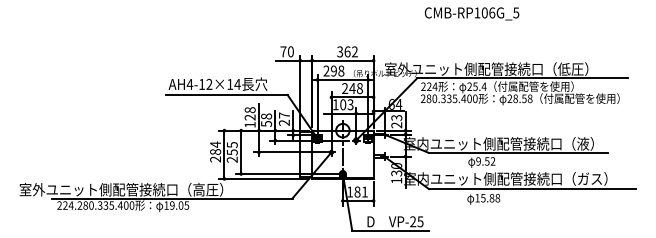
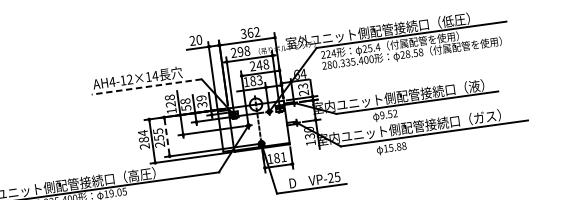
text: (283, 51) -> (192, 40), 70 -> 20
line: (226, 94) -> (146, 86), solid -> dashed
text: (343, 104) -> (253, 80), 103 -> 183
text: (283, 118) -> (200, 101), 27 -> 39
line: (241, 152) -> (167, 136), solid -> dashed

